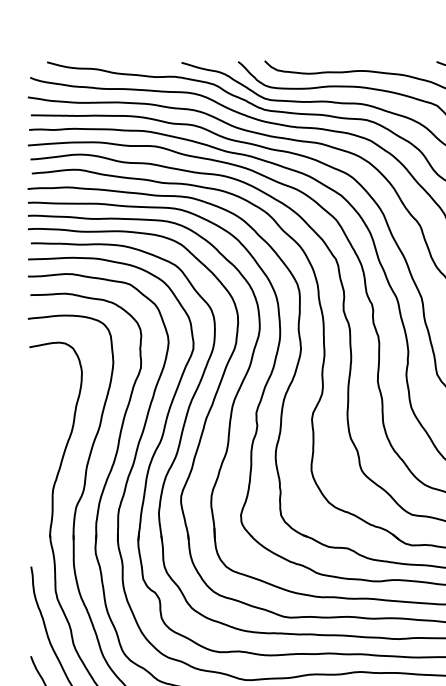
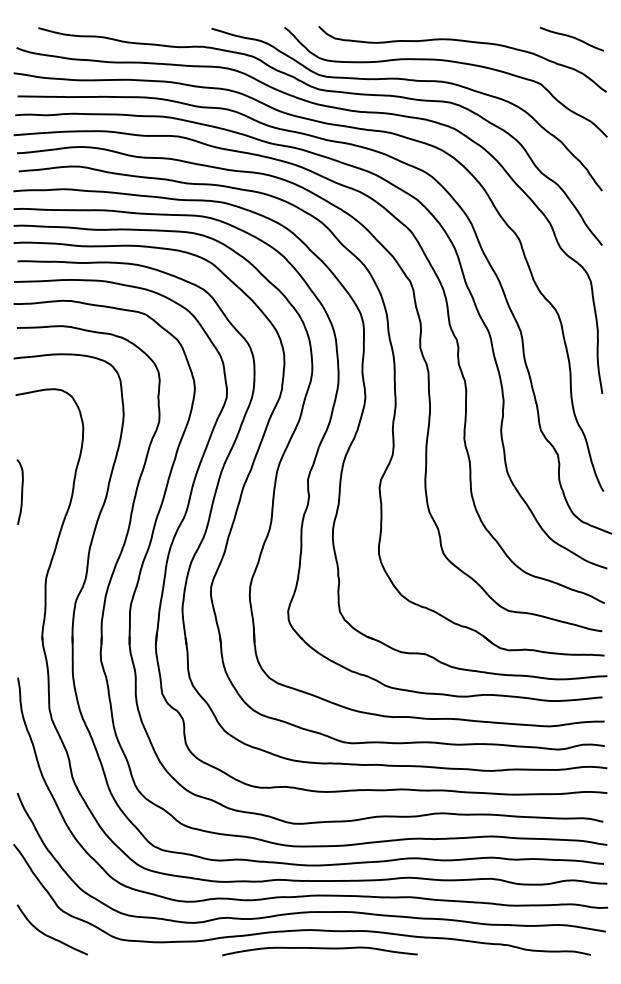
curve: (33, 422) -> (21, 491), added

